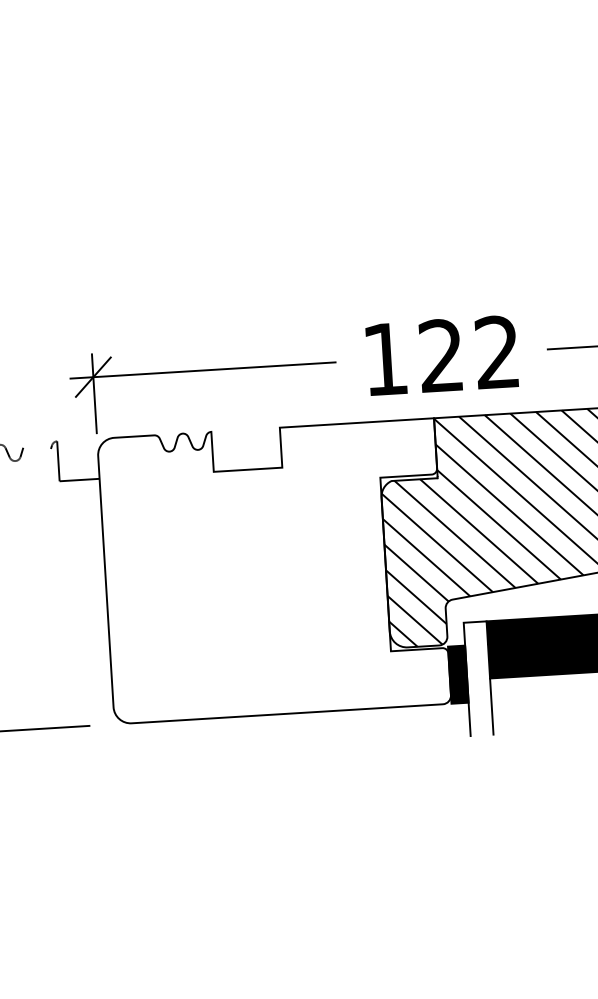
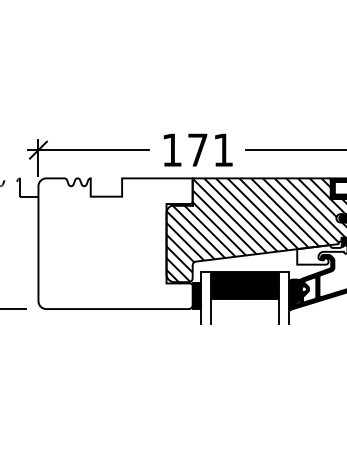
text: (469, 352) -> (210, 149), 122 -> 171

